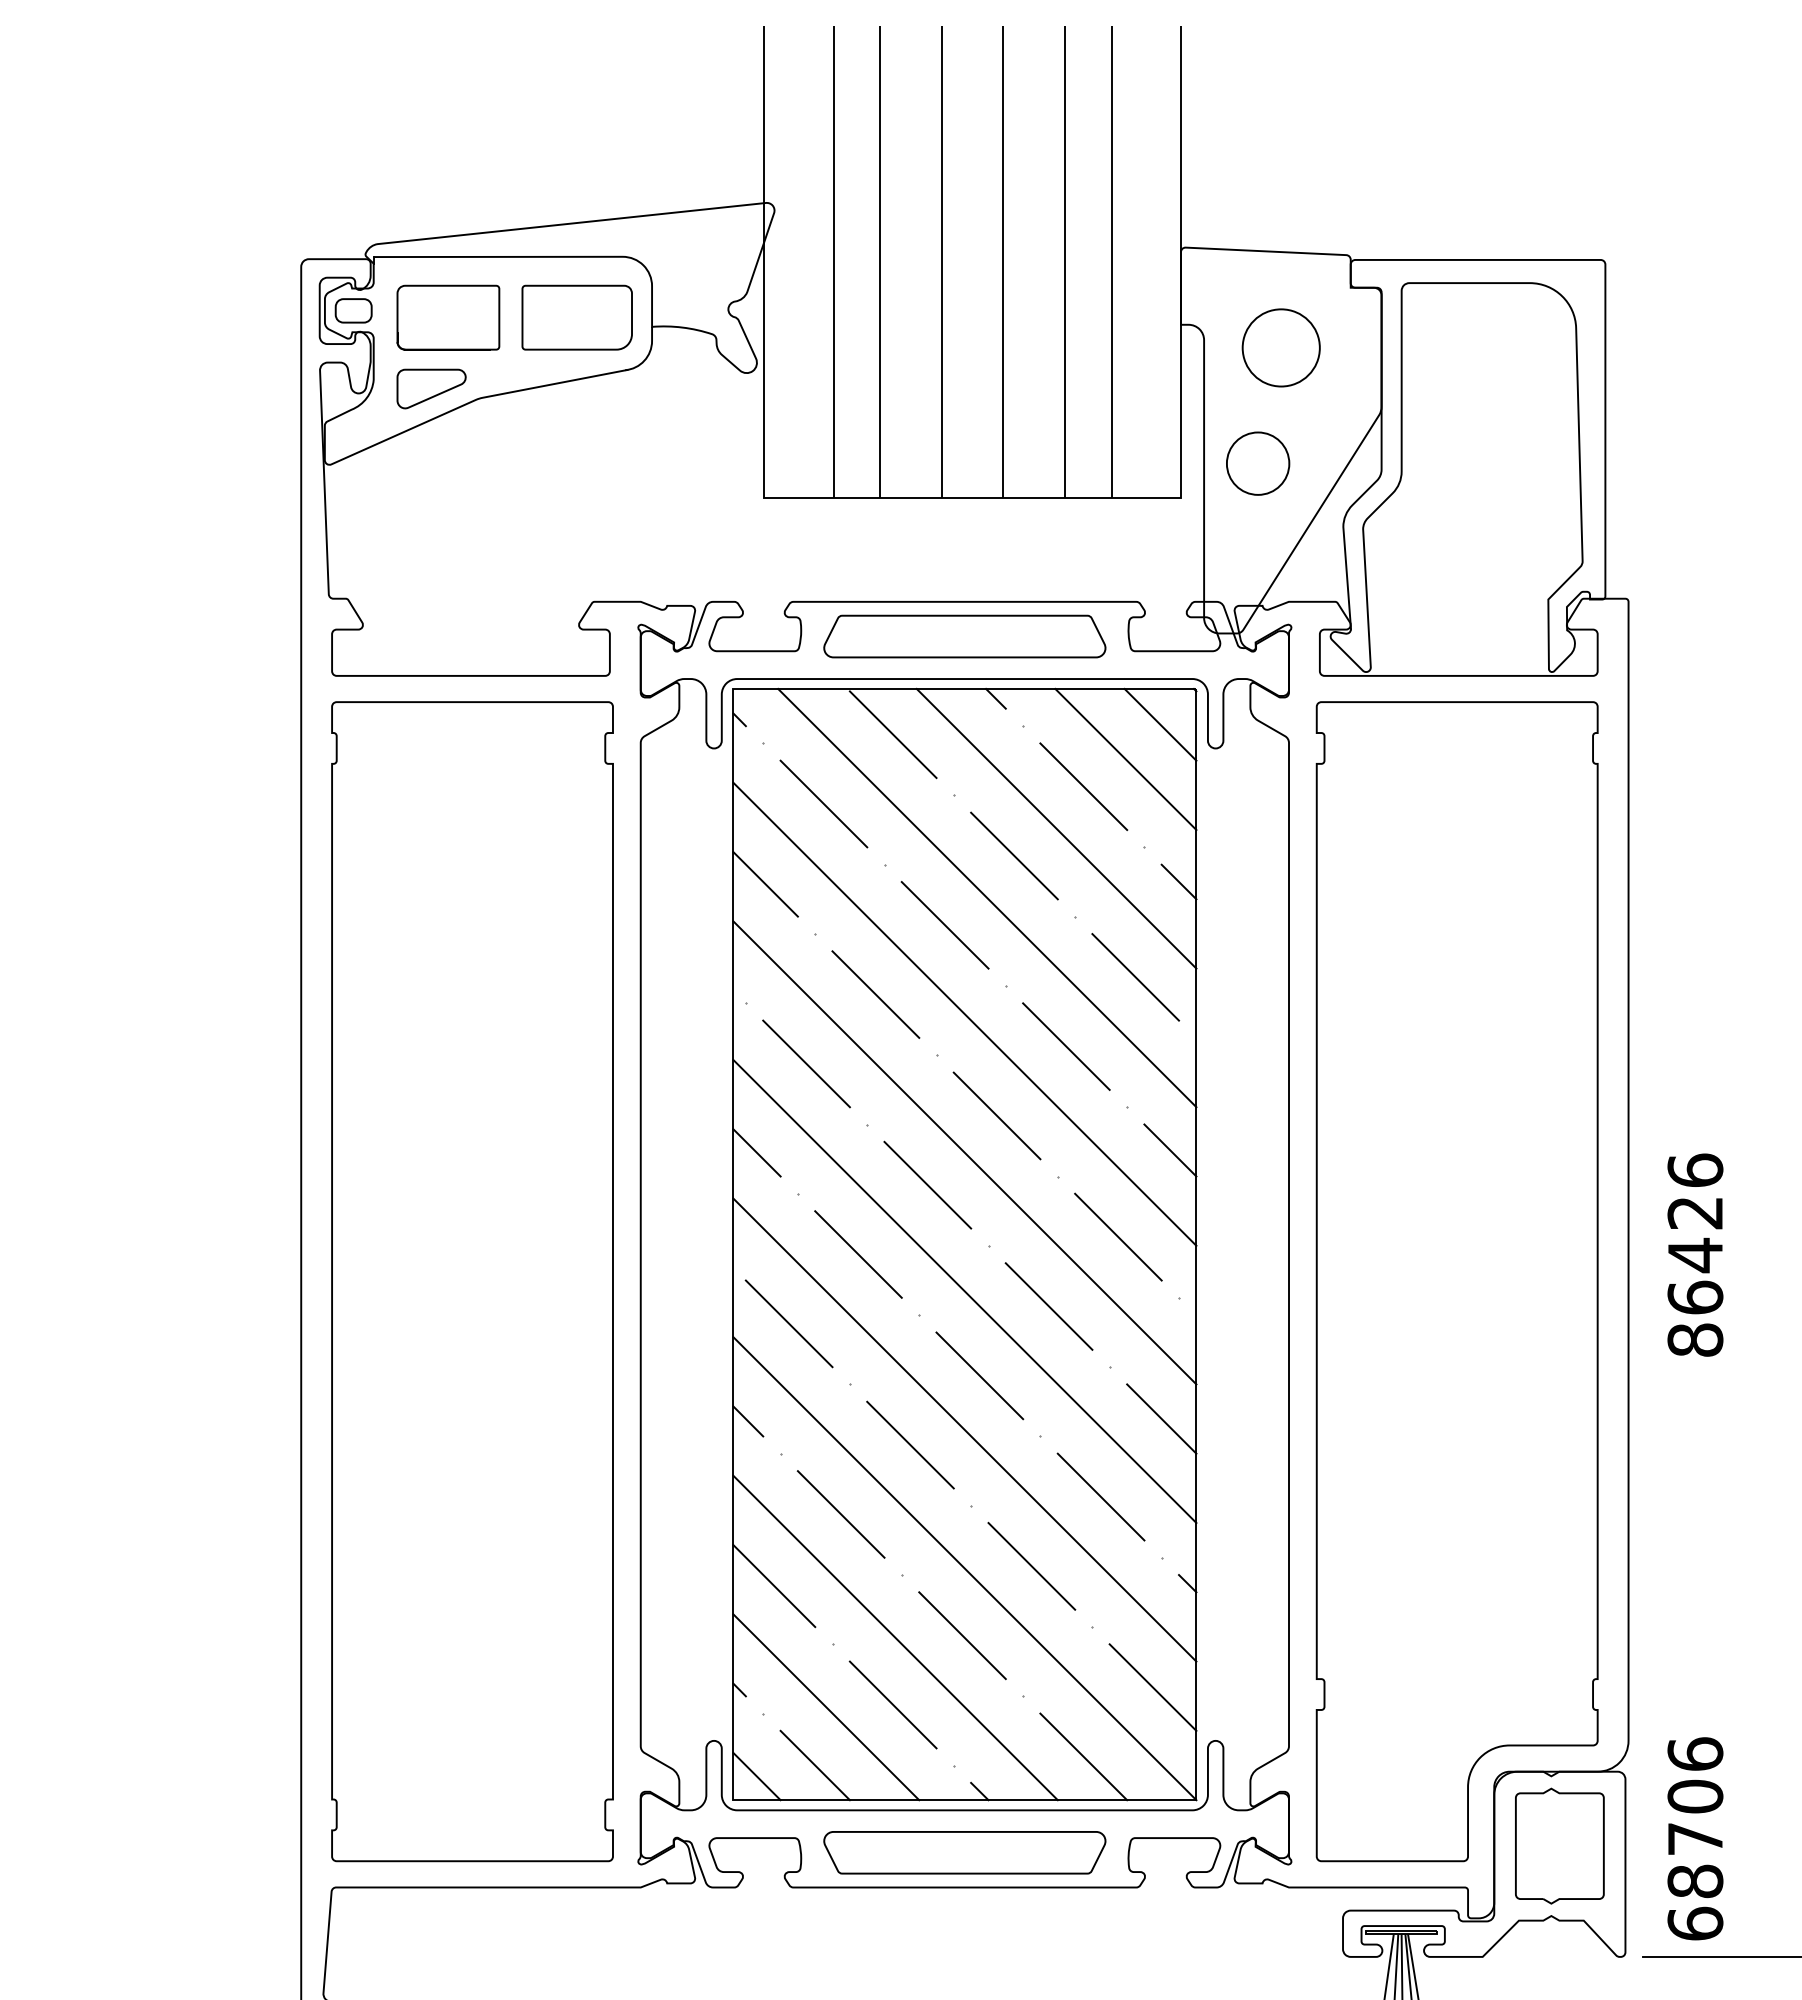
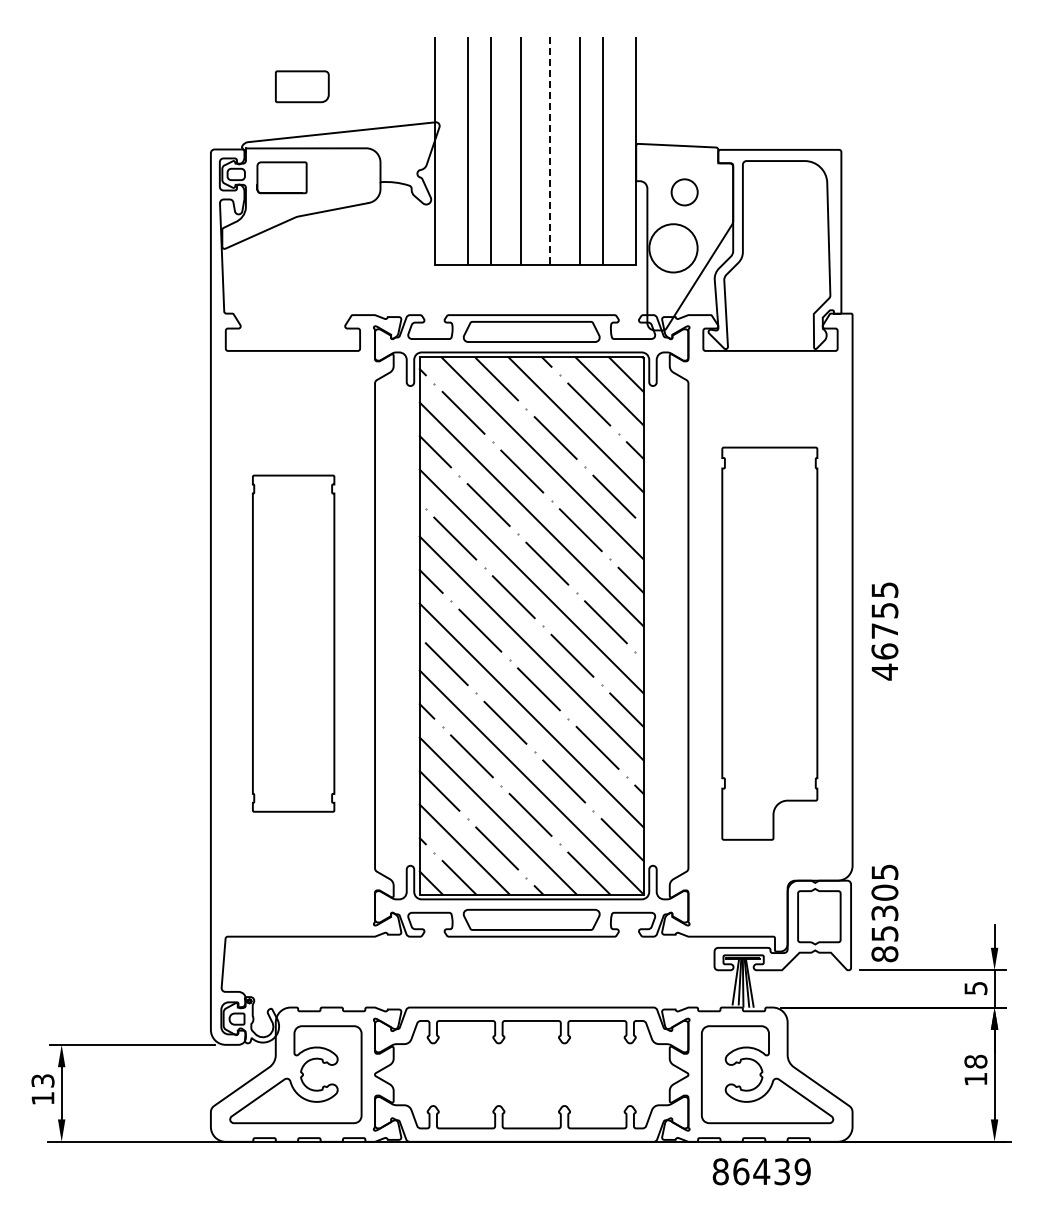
line: (1003, 263) -> (550, 151), solid -> dashed
part: (577, 317) -> (302, 86), moved
circle: (1280, 348) -> (684, 192), size x0.7
part: (430, 389) -> (273, 212), removed
circle: (1258, 463) -> (673, 248), size x1.6
text: (1694, 1254) -> (884, 630), 86426 -> 46755
part: (472, 1281) -> (293, 643), size x0.6
part: (1456, 1281) -> (769, 643), size x0.7
text: (1694, 1839) -> (884, 913), 68706 -> 85305

